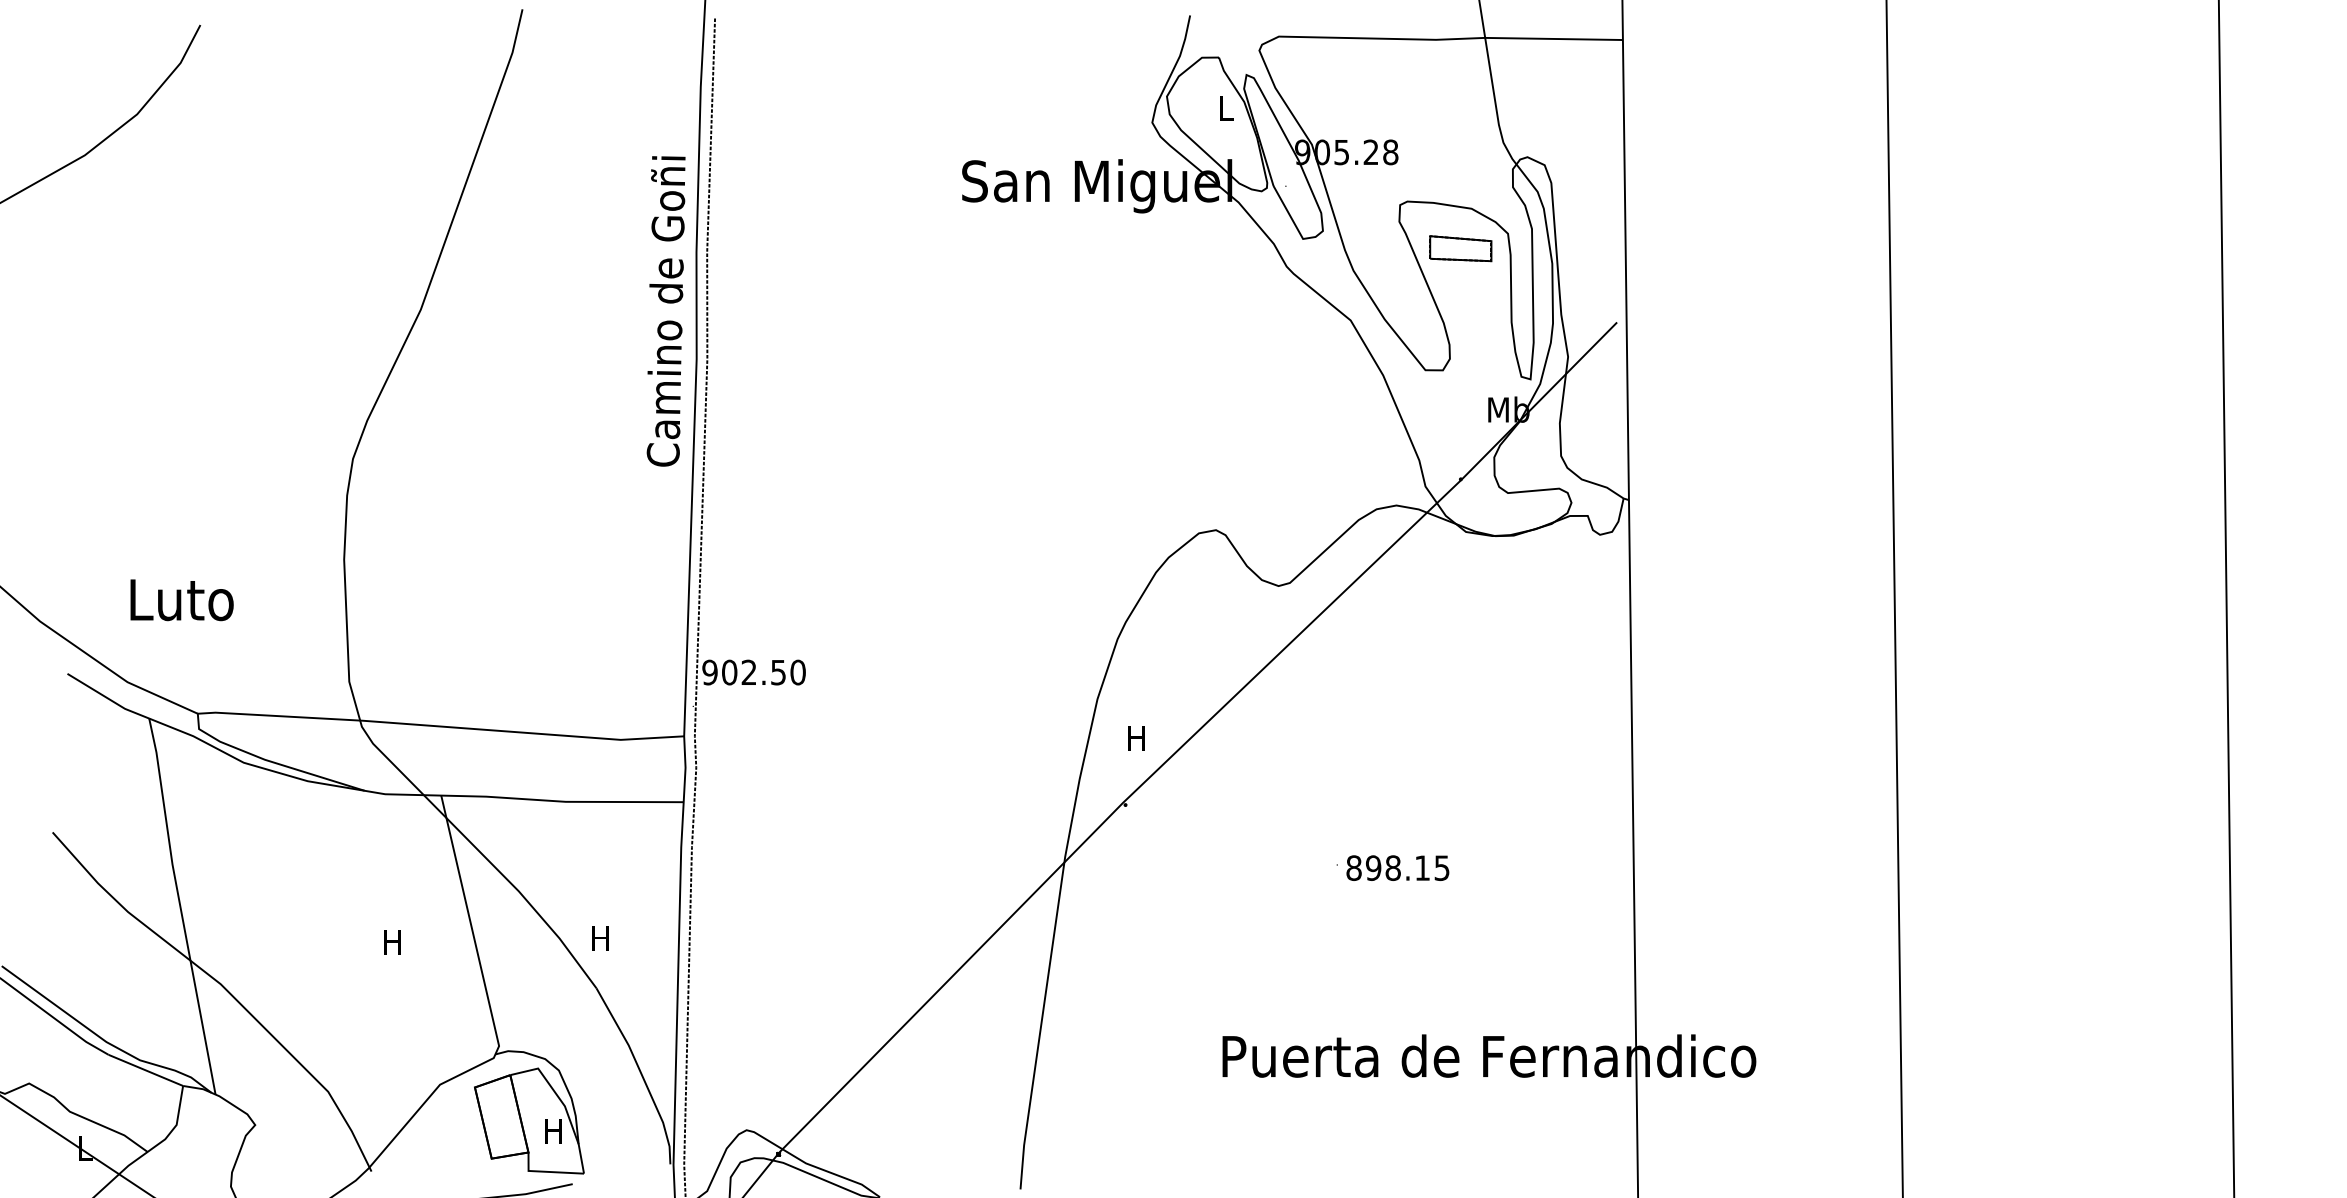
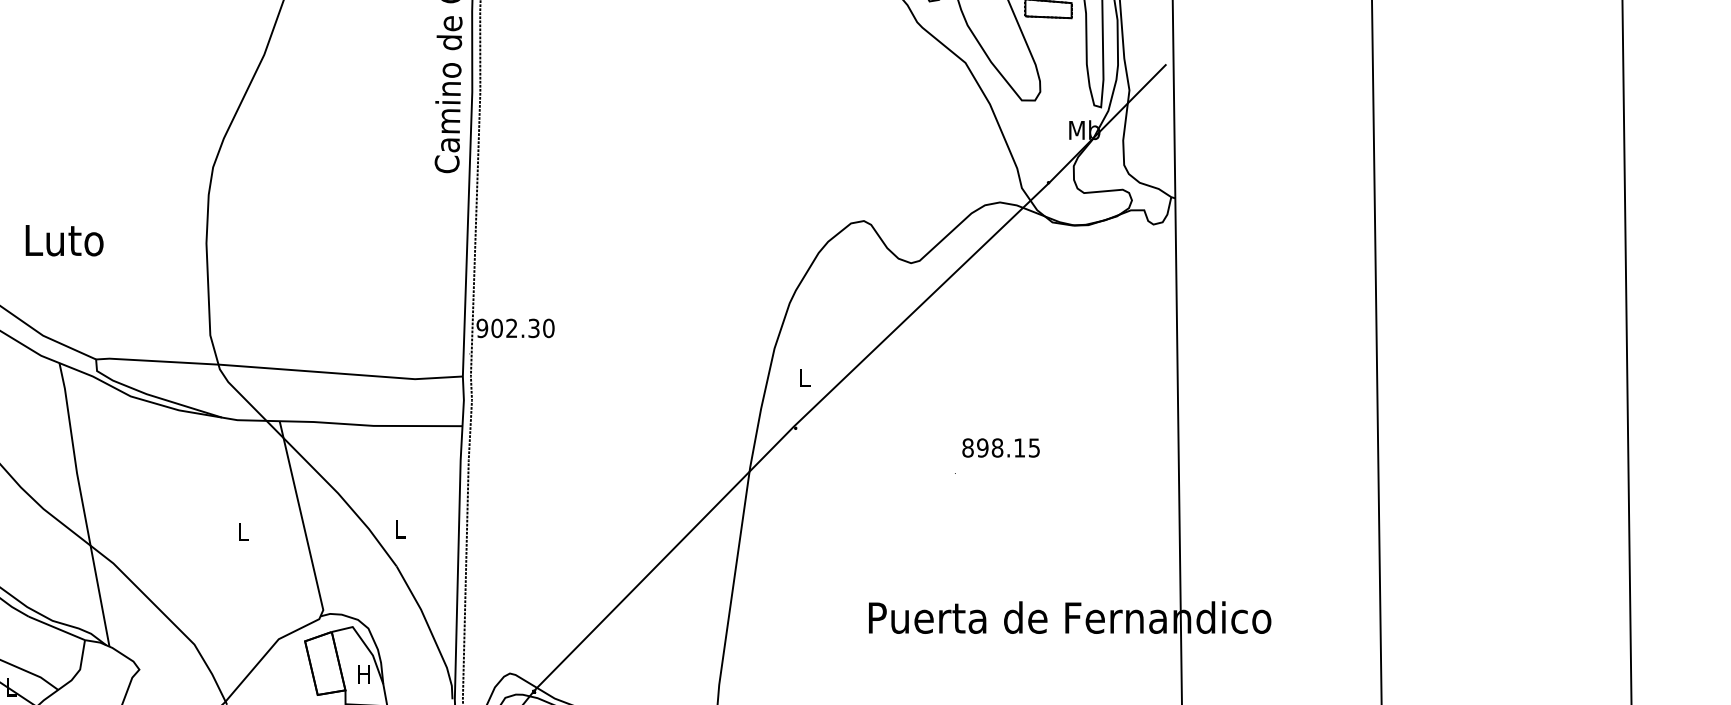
text: (181, 600) -> (64, 240), moved
text: (778, 671) -> (534, 327), 902.50 -> 902.30
text: (1136, 738) -> (803, 378), H -> L
text: (1397, 867) -> (1000, 447), moved
text: (600, 938) -> (399, 528), H -> L
text: (392, 942) -> (242, 531), H -> L

